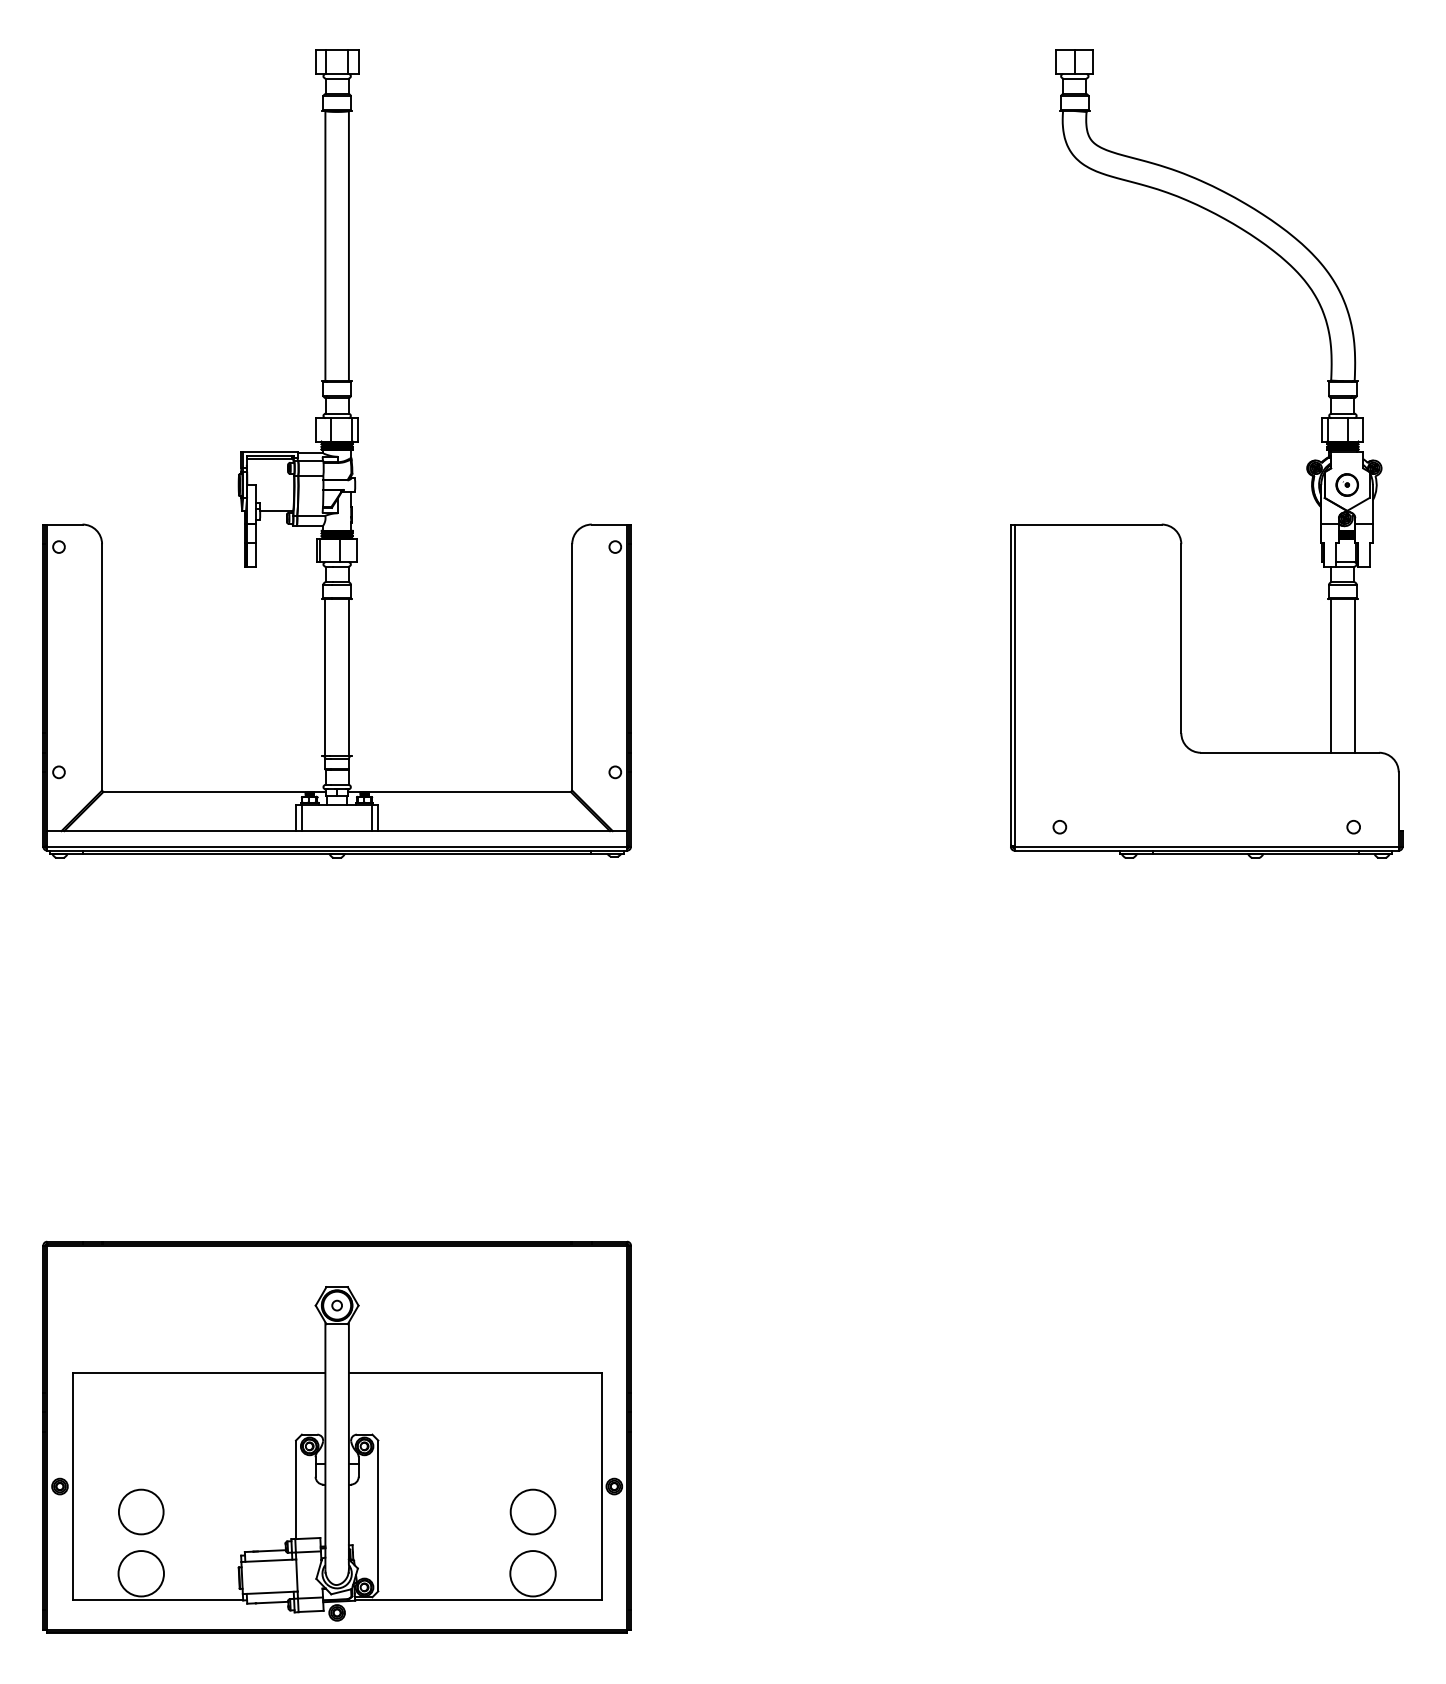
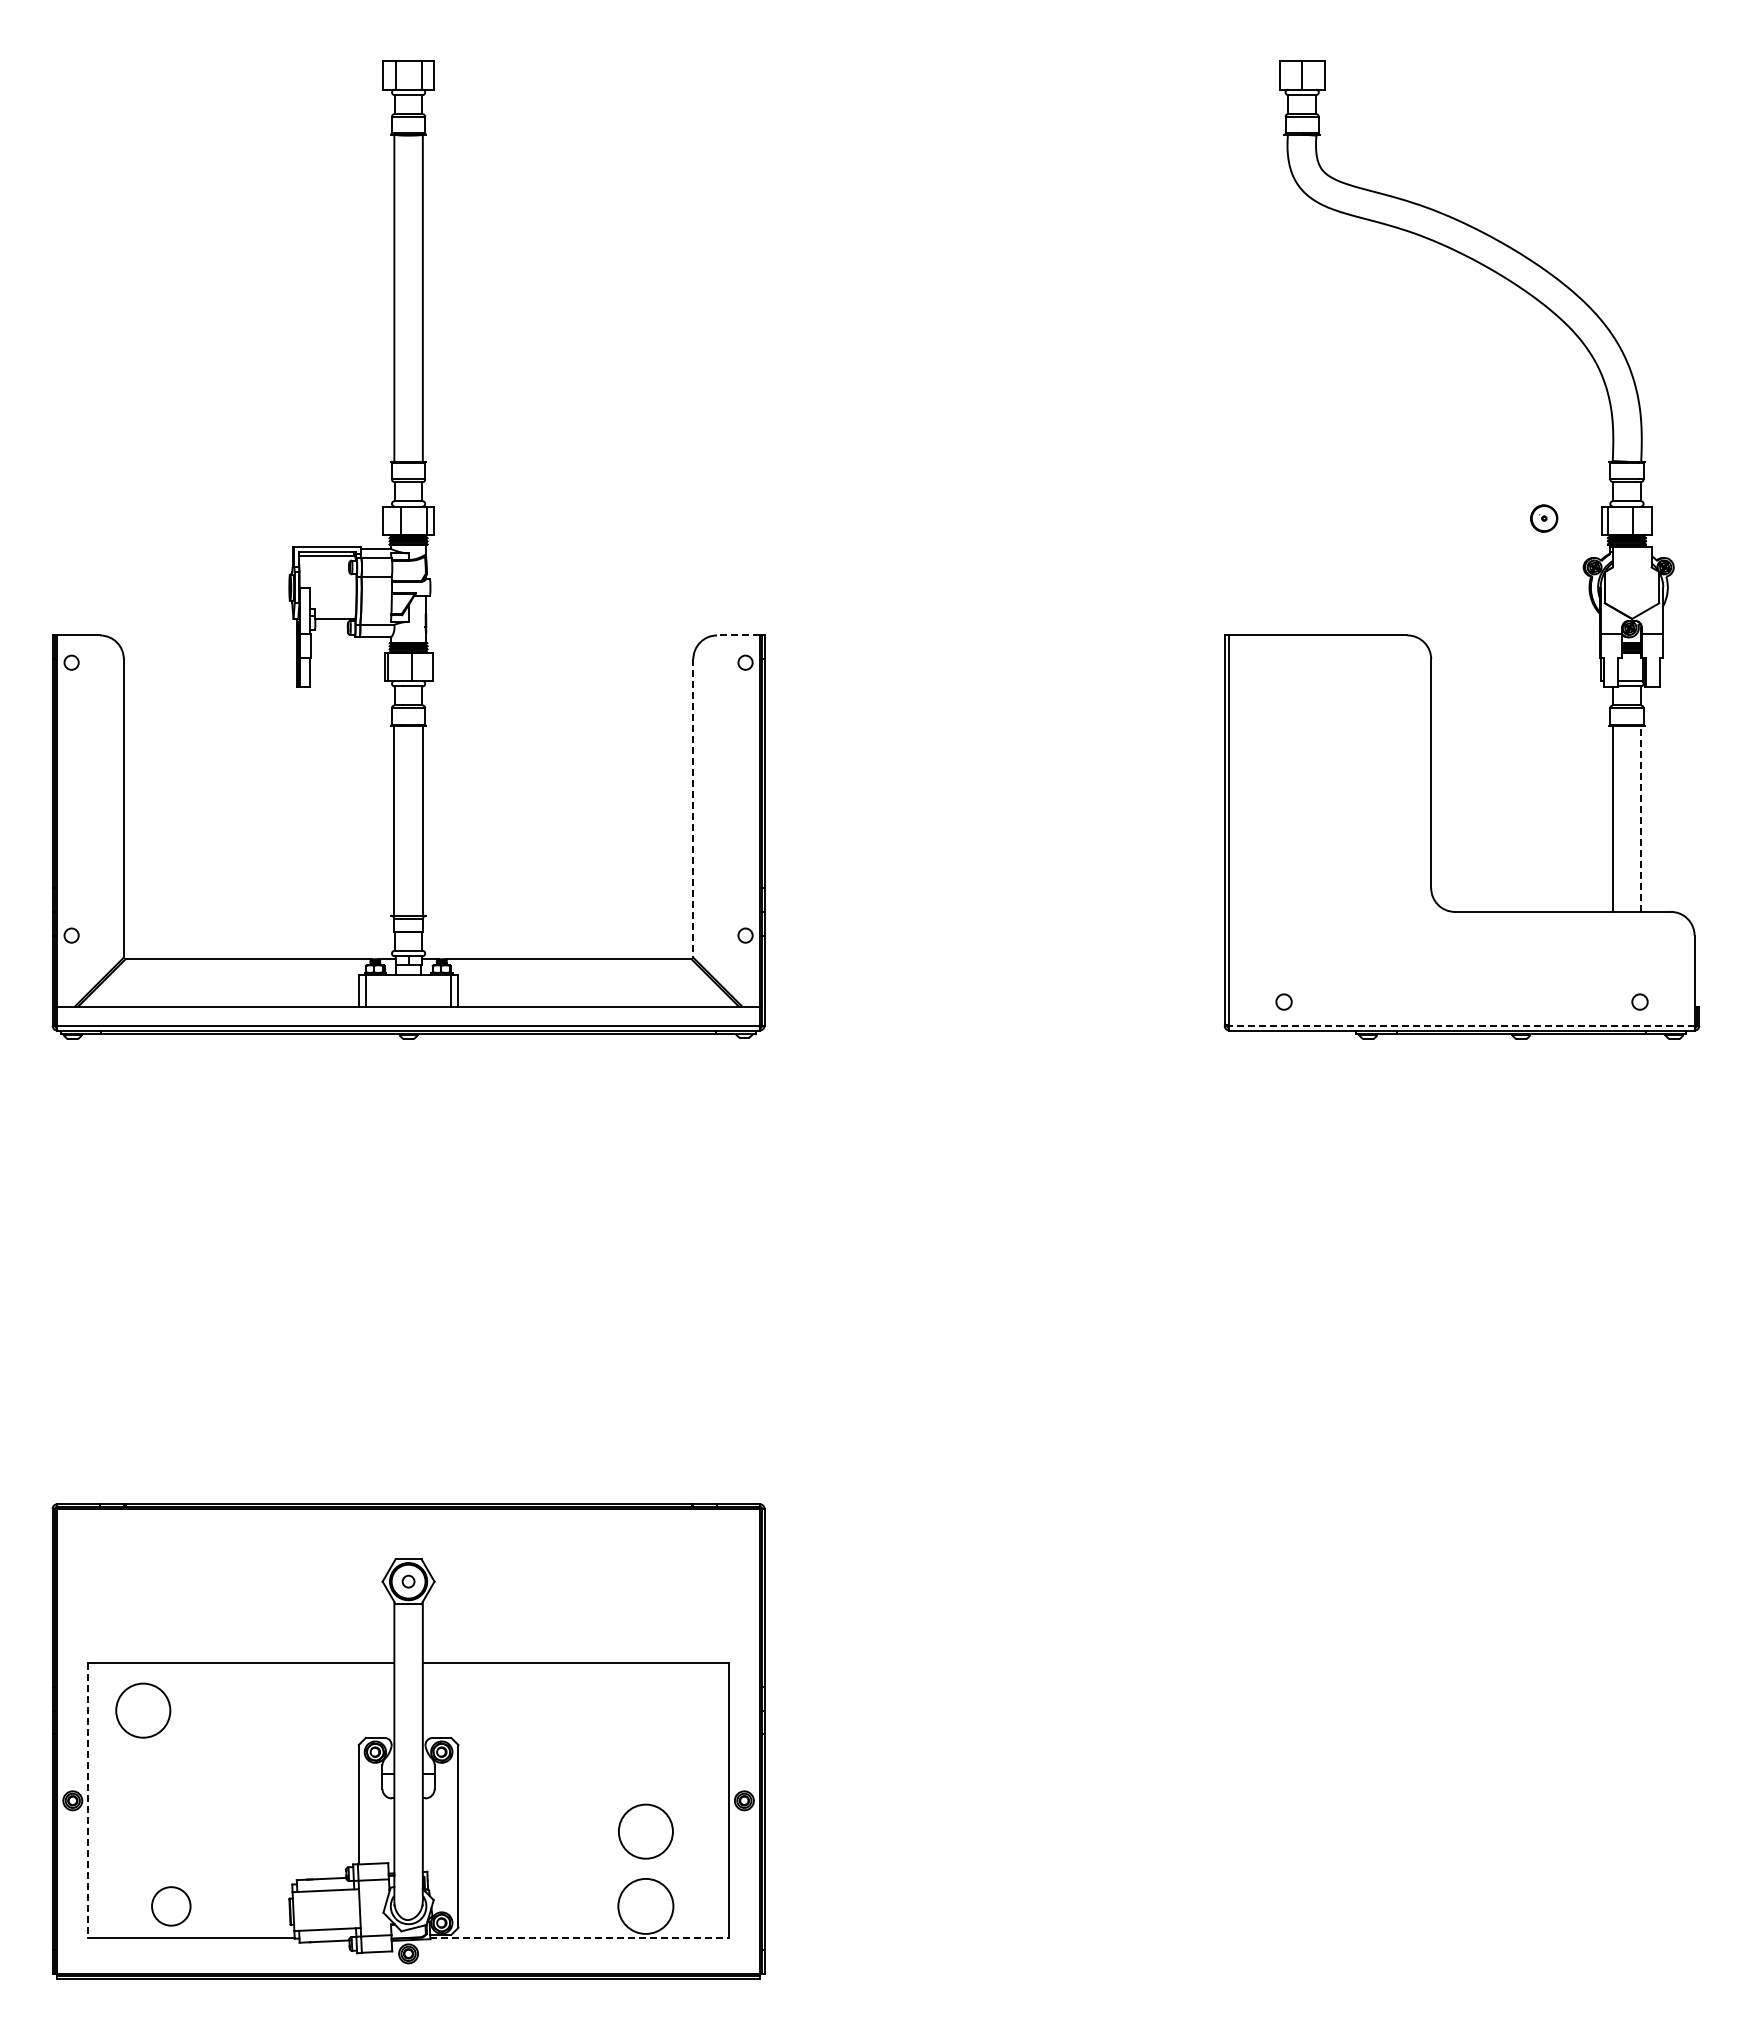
part: (1347, 484) -> (1544, 518), moved
line: (608, 524) -> (737, 635), solid -> dashed
line: (572, 667) -> (693, 808), solid -> dashed
line: (1354, 675) -> (1641, 818), solid -> dashed
line: (1207, 846) -> (1462, 1025), solid -> dashed
line: (72, 1486) -> (88, 1800), solid -> dashed
circle: (141, 1511) -> (143, 1710), moved
circle: (140, 1572) -> (170, 1905), size x0.7
line: (479, 1600) -> (580, 1938), solid -> dashed

